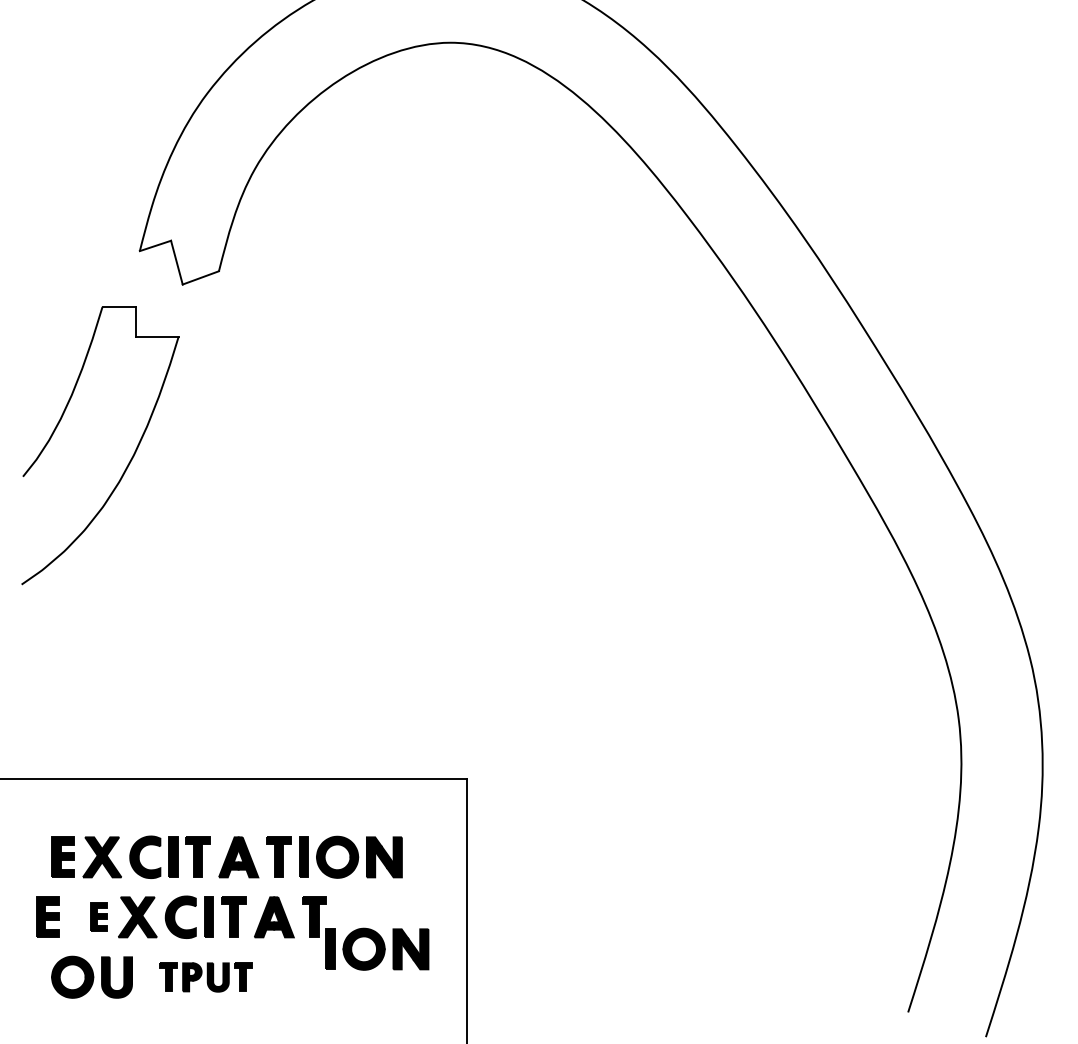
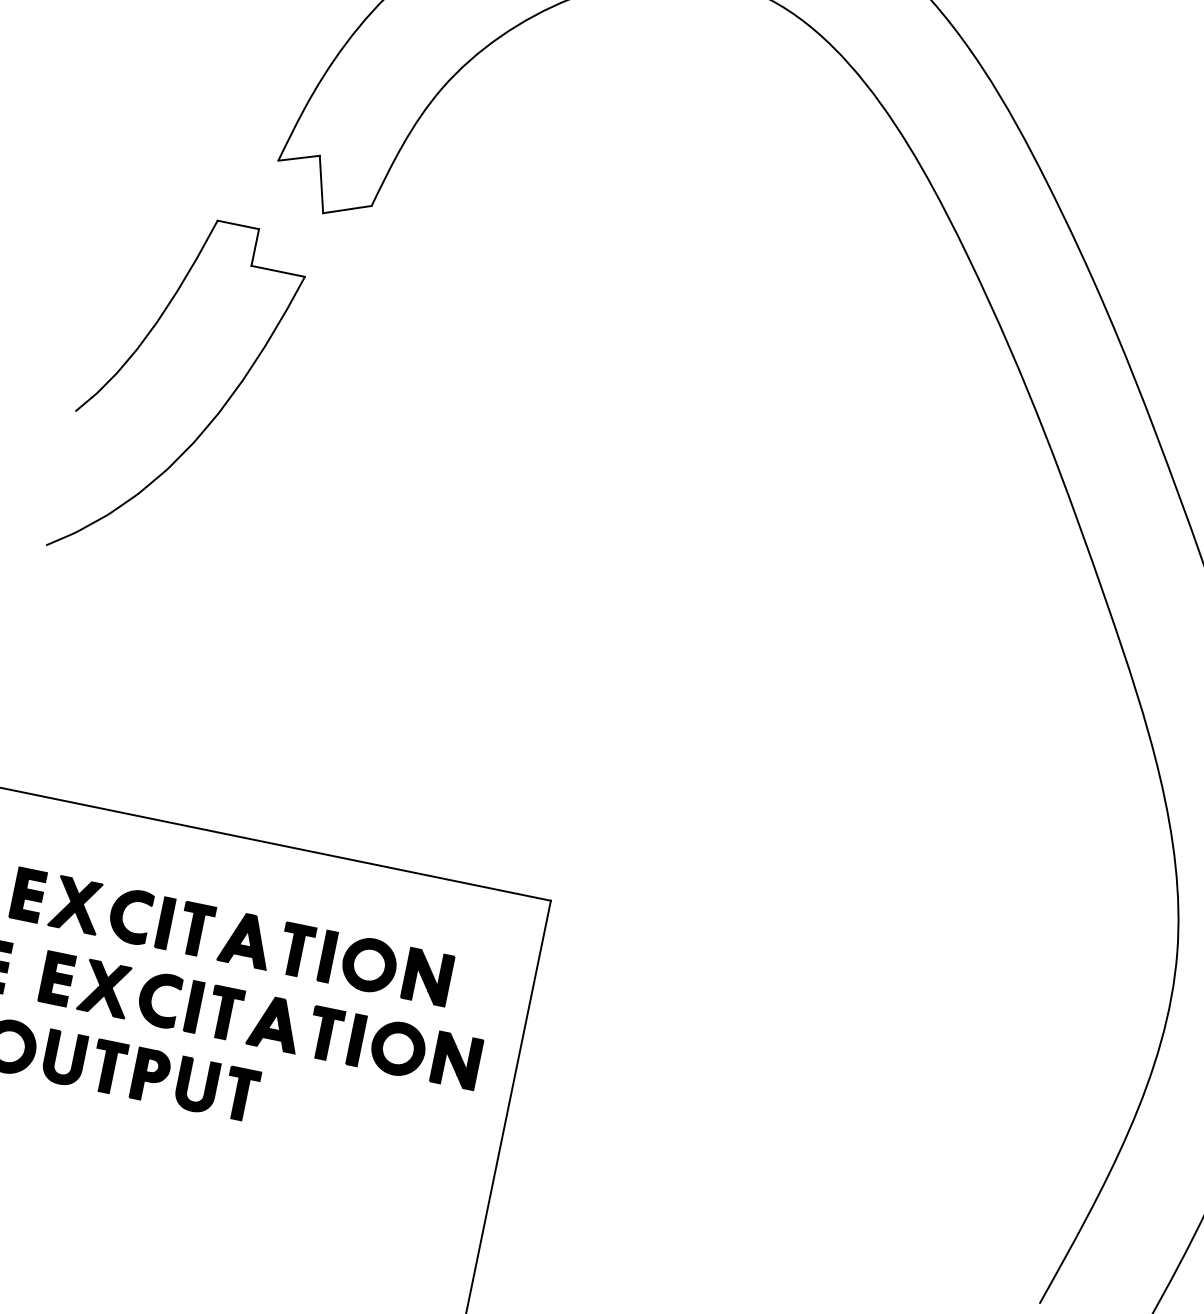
part: (98, 916) -> (57, 977), size x1.43
part: (377, 948) -> (415, 1051), moved
part: (205, 977) -> (174, 1080), size x1.43

